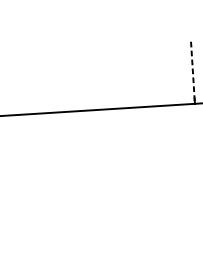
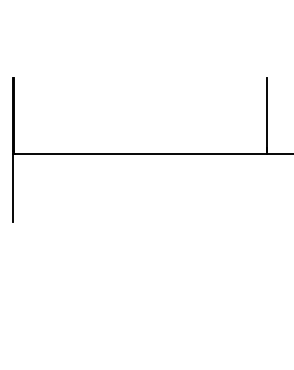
line: (192, 71) -> (266, 114), dashed -> solid

